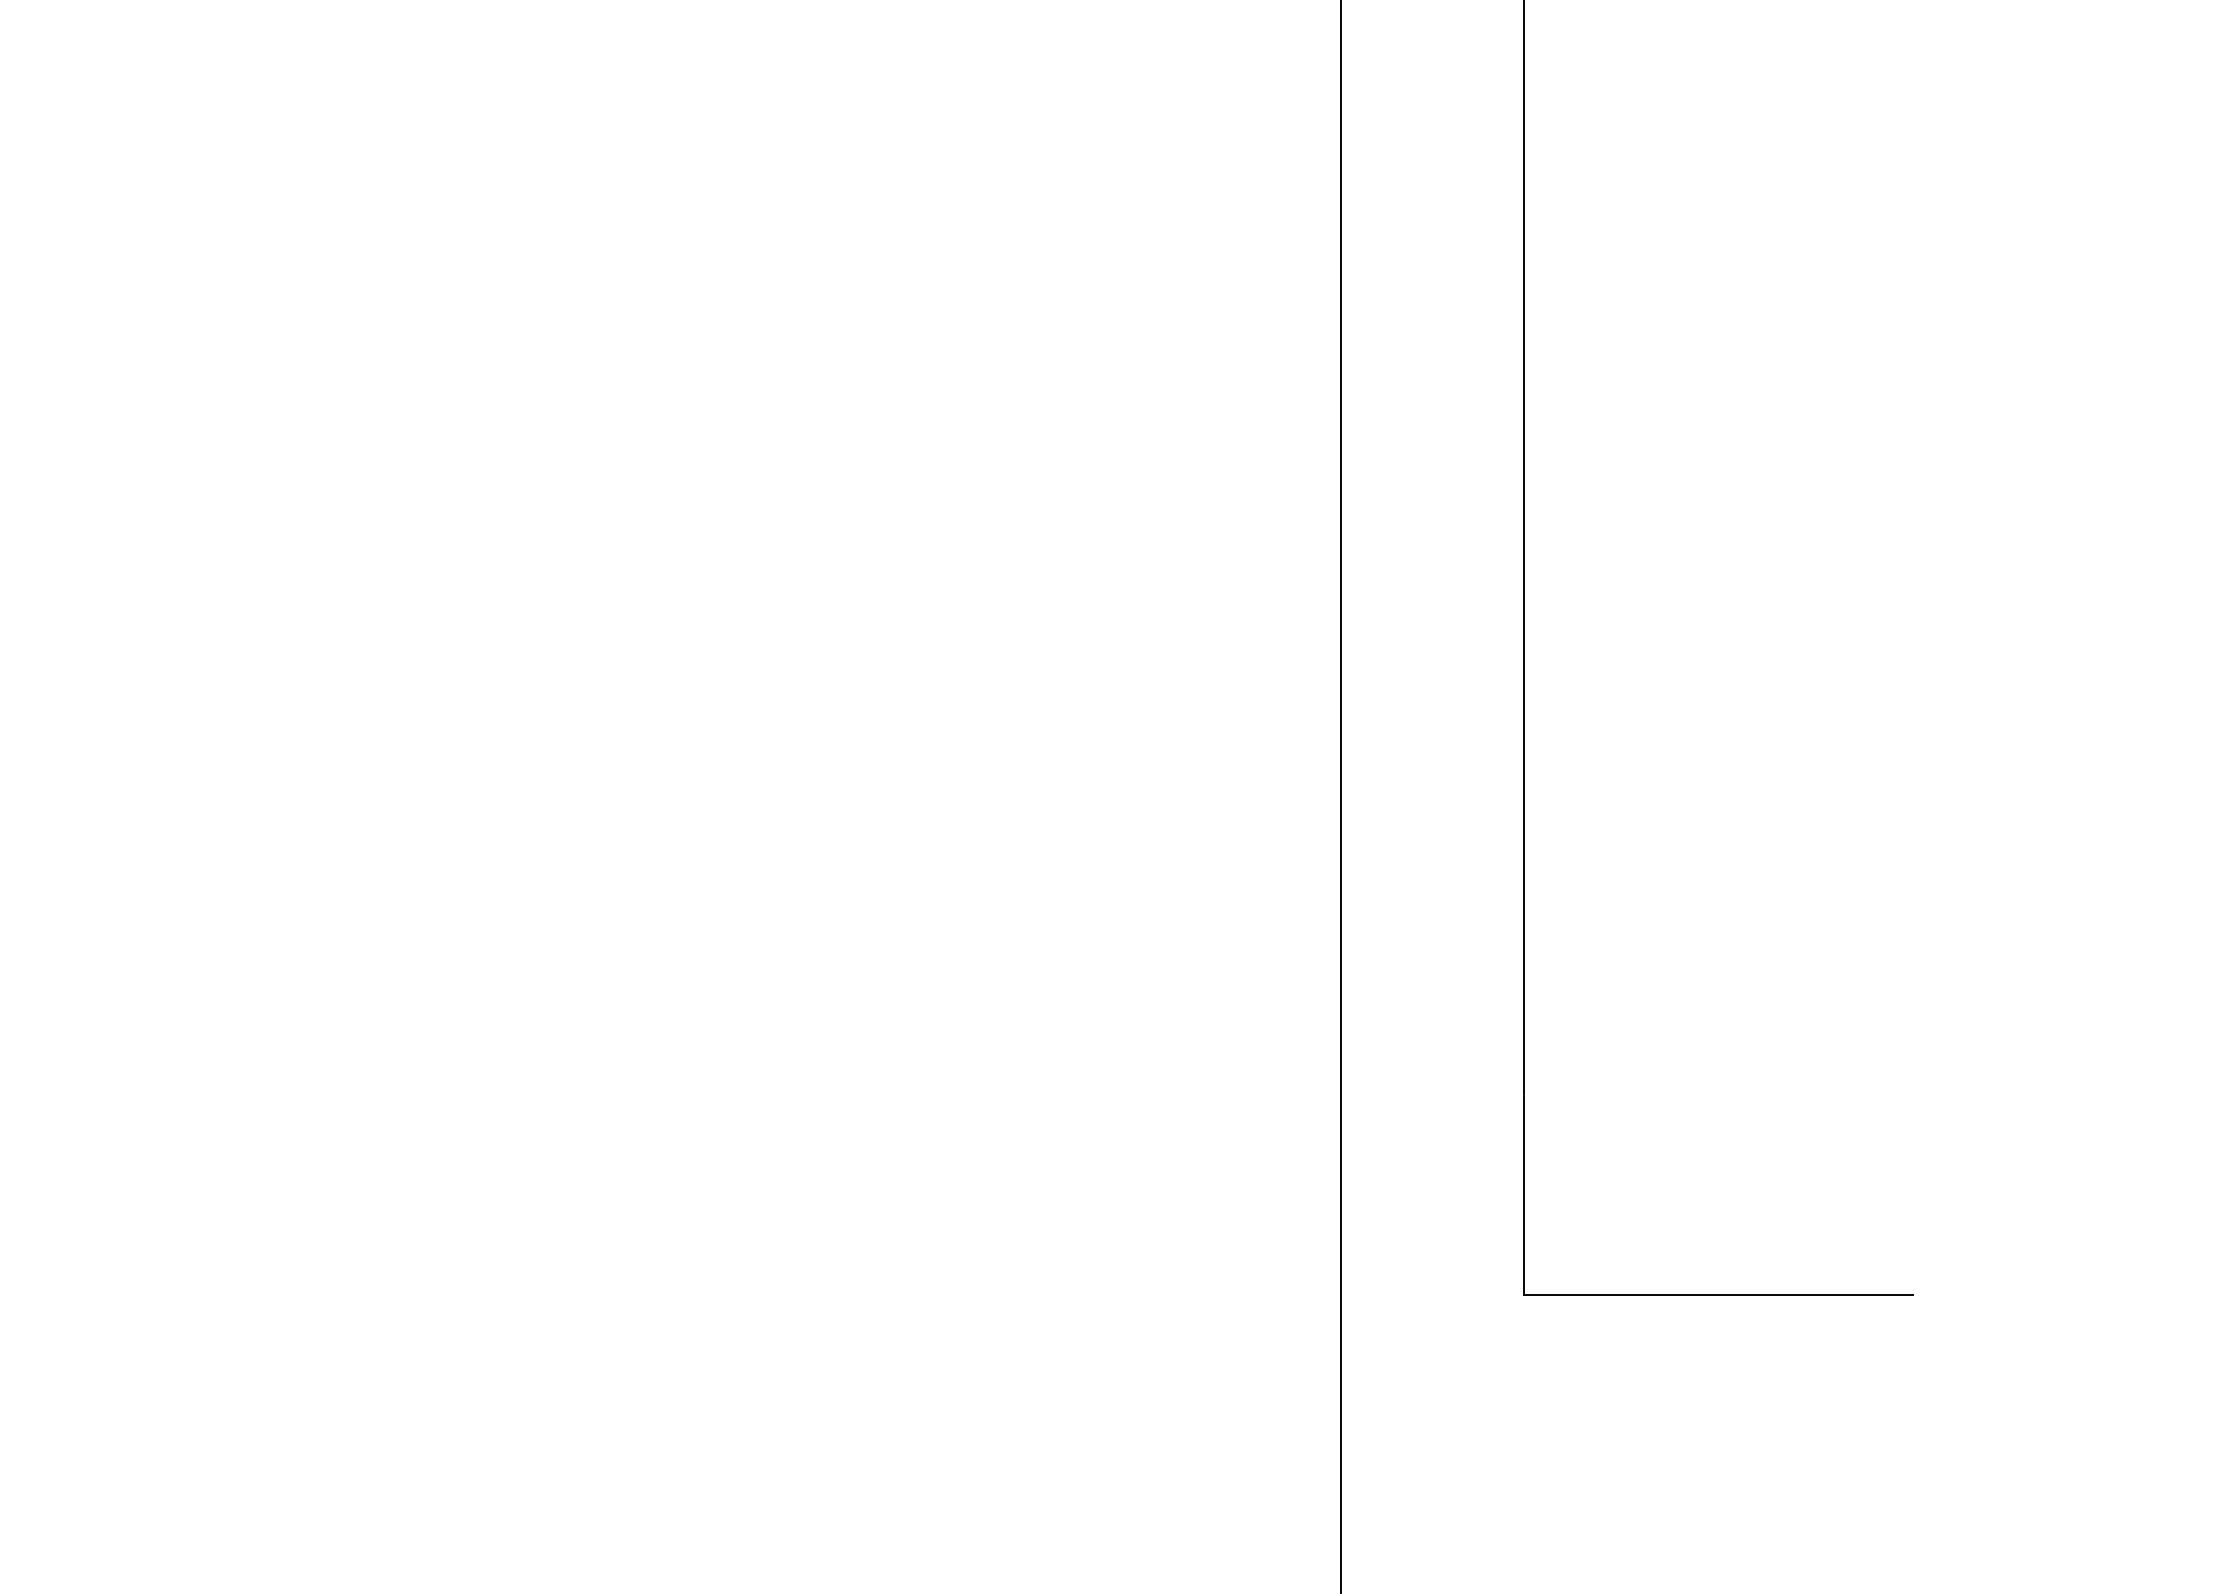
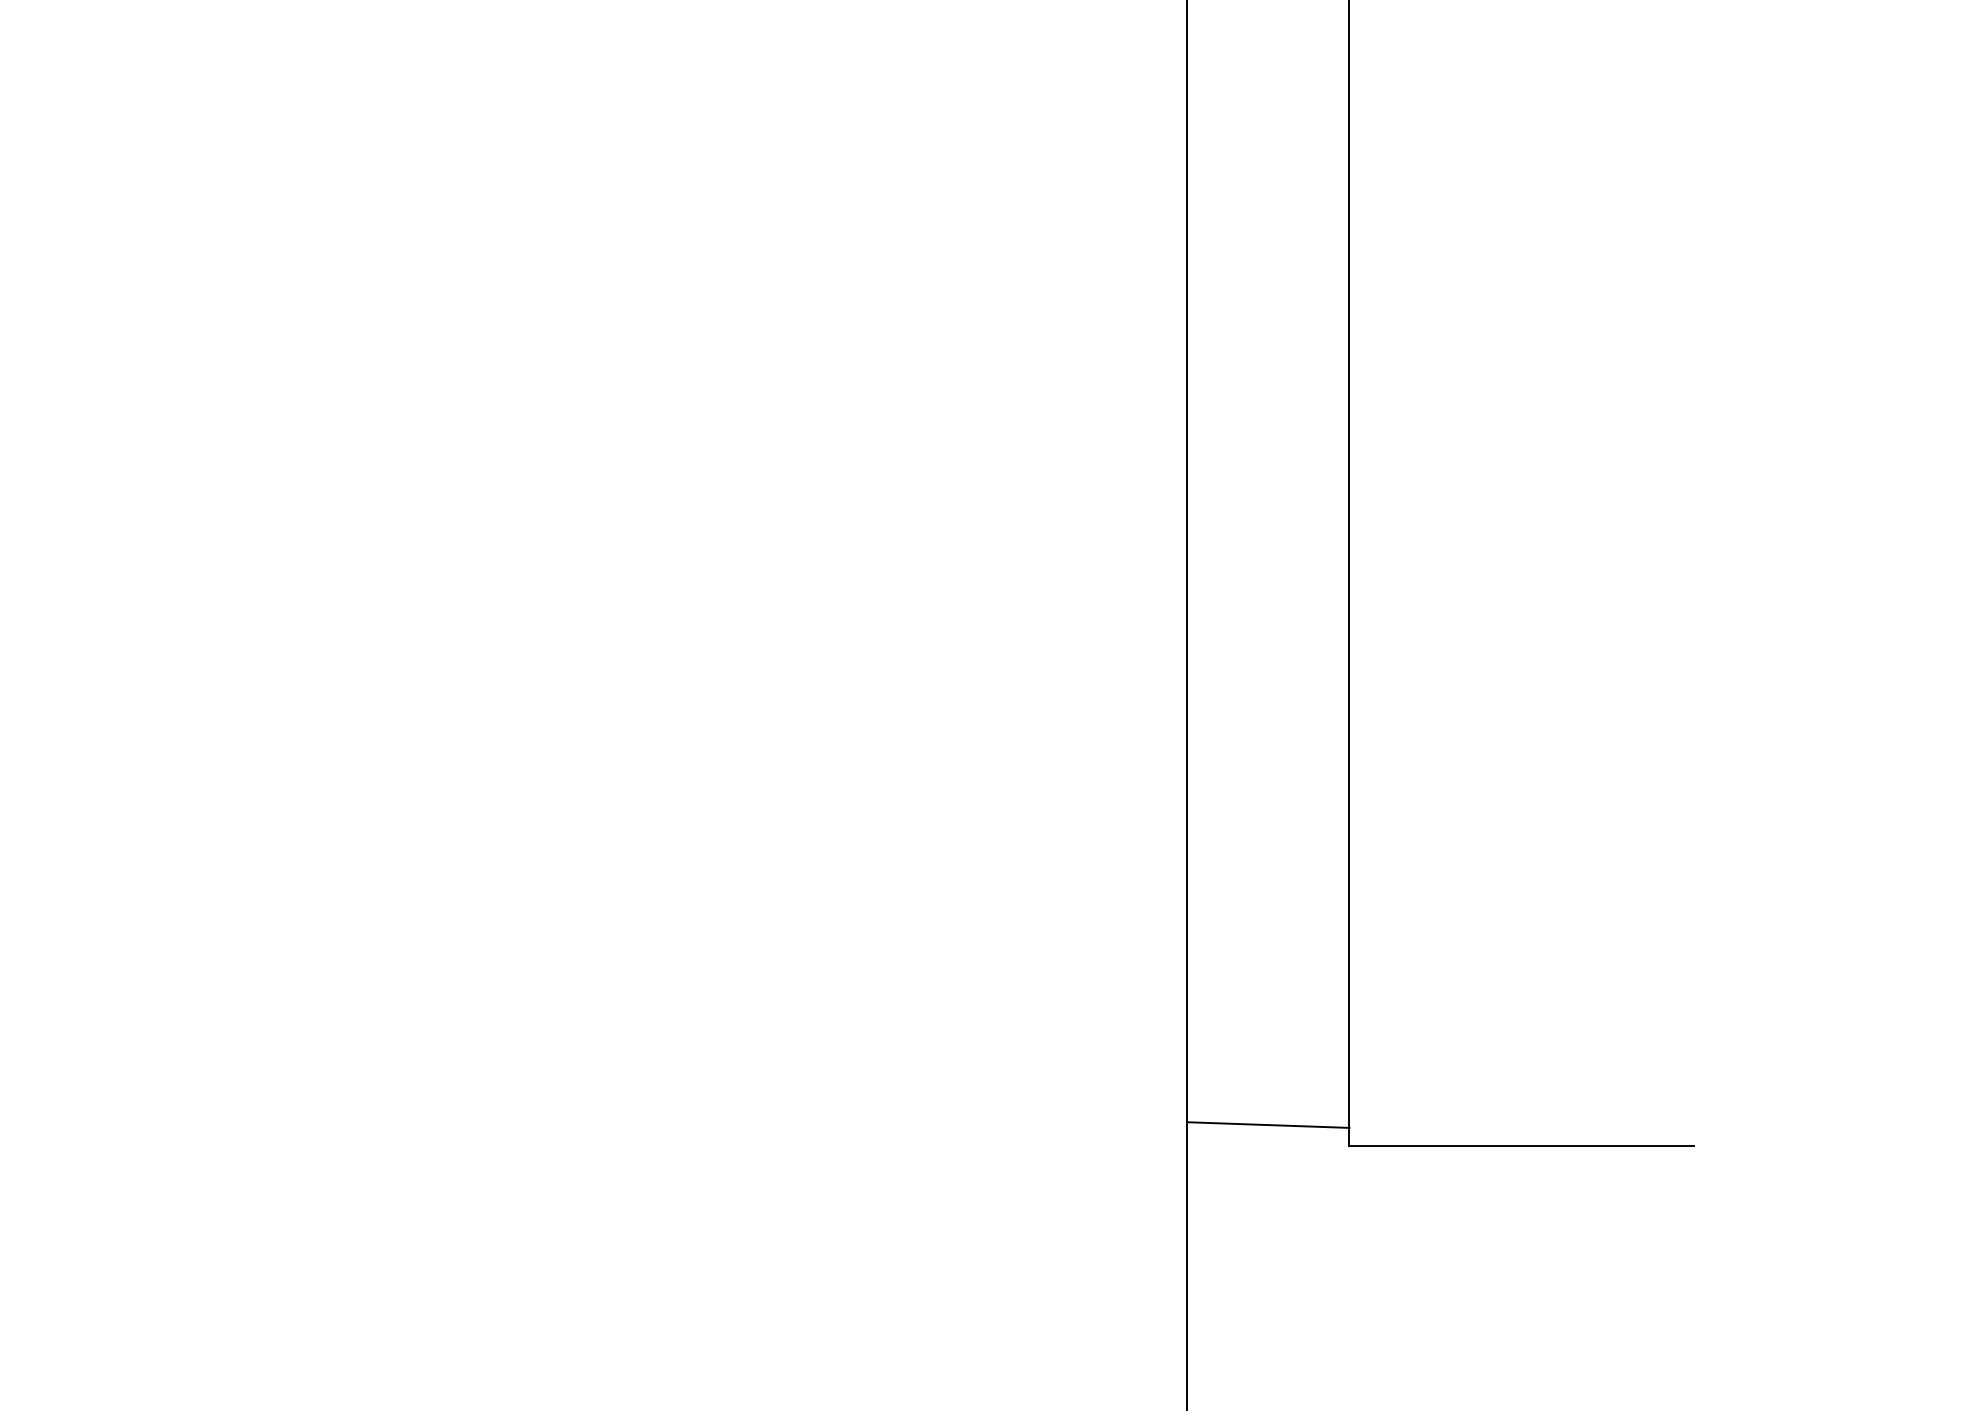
line: (1433, 1270) -> (1268, 1124), added

